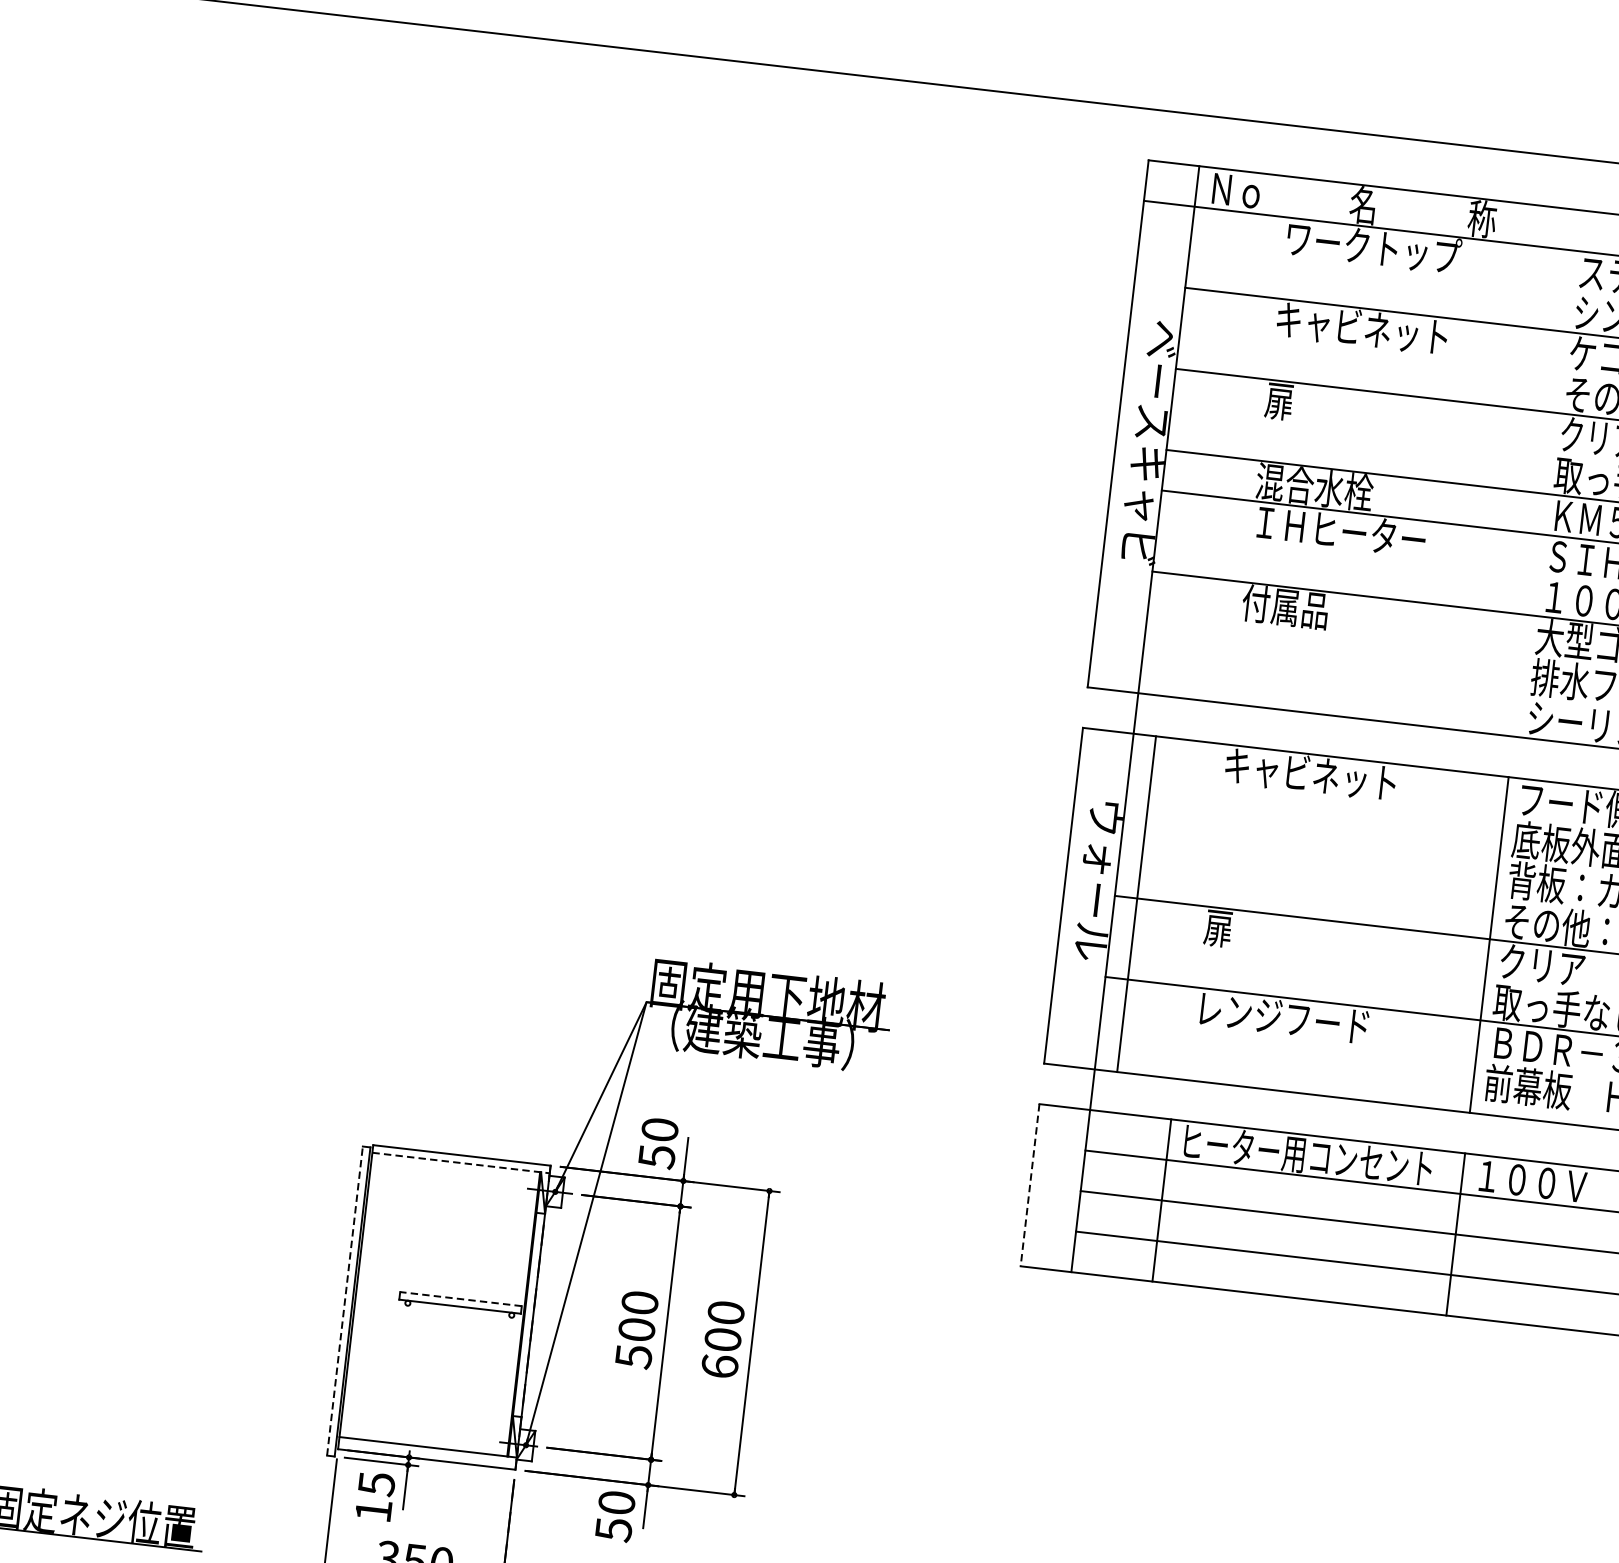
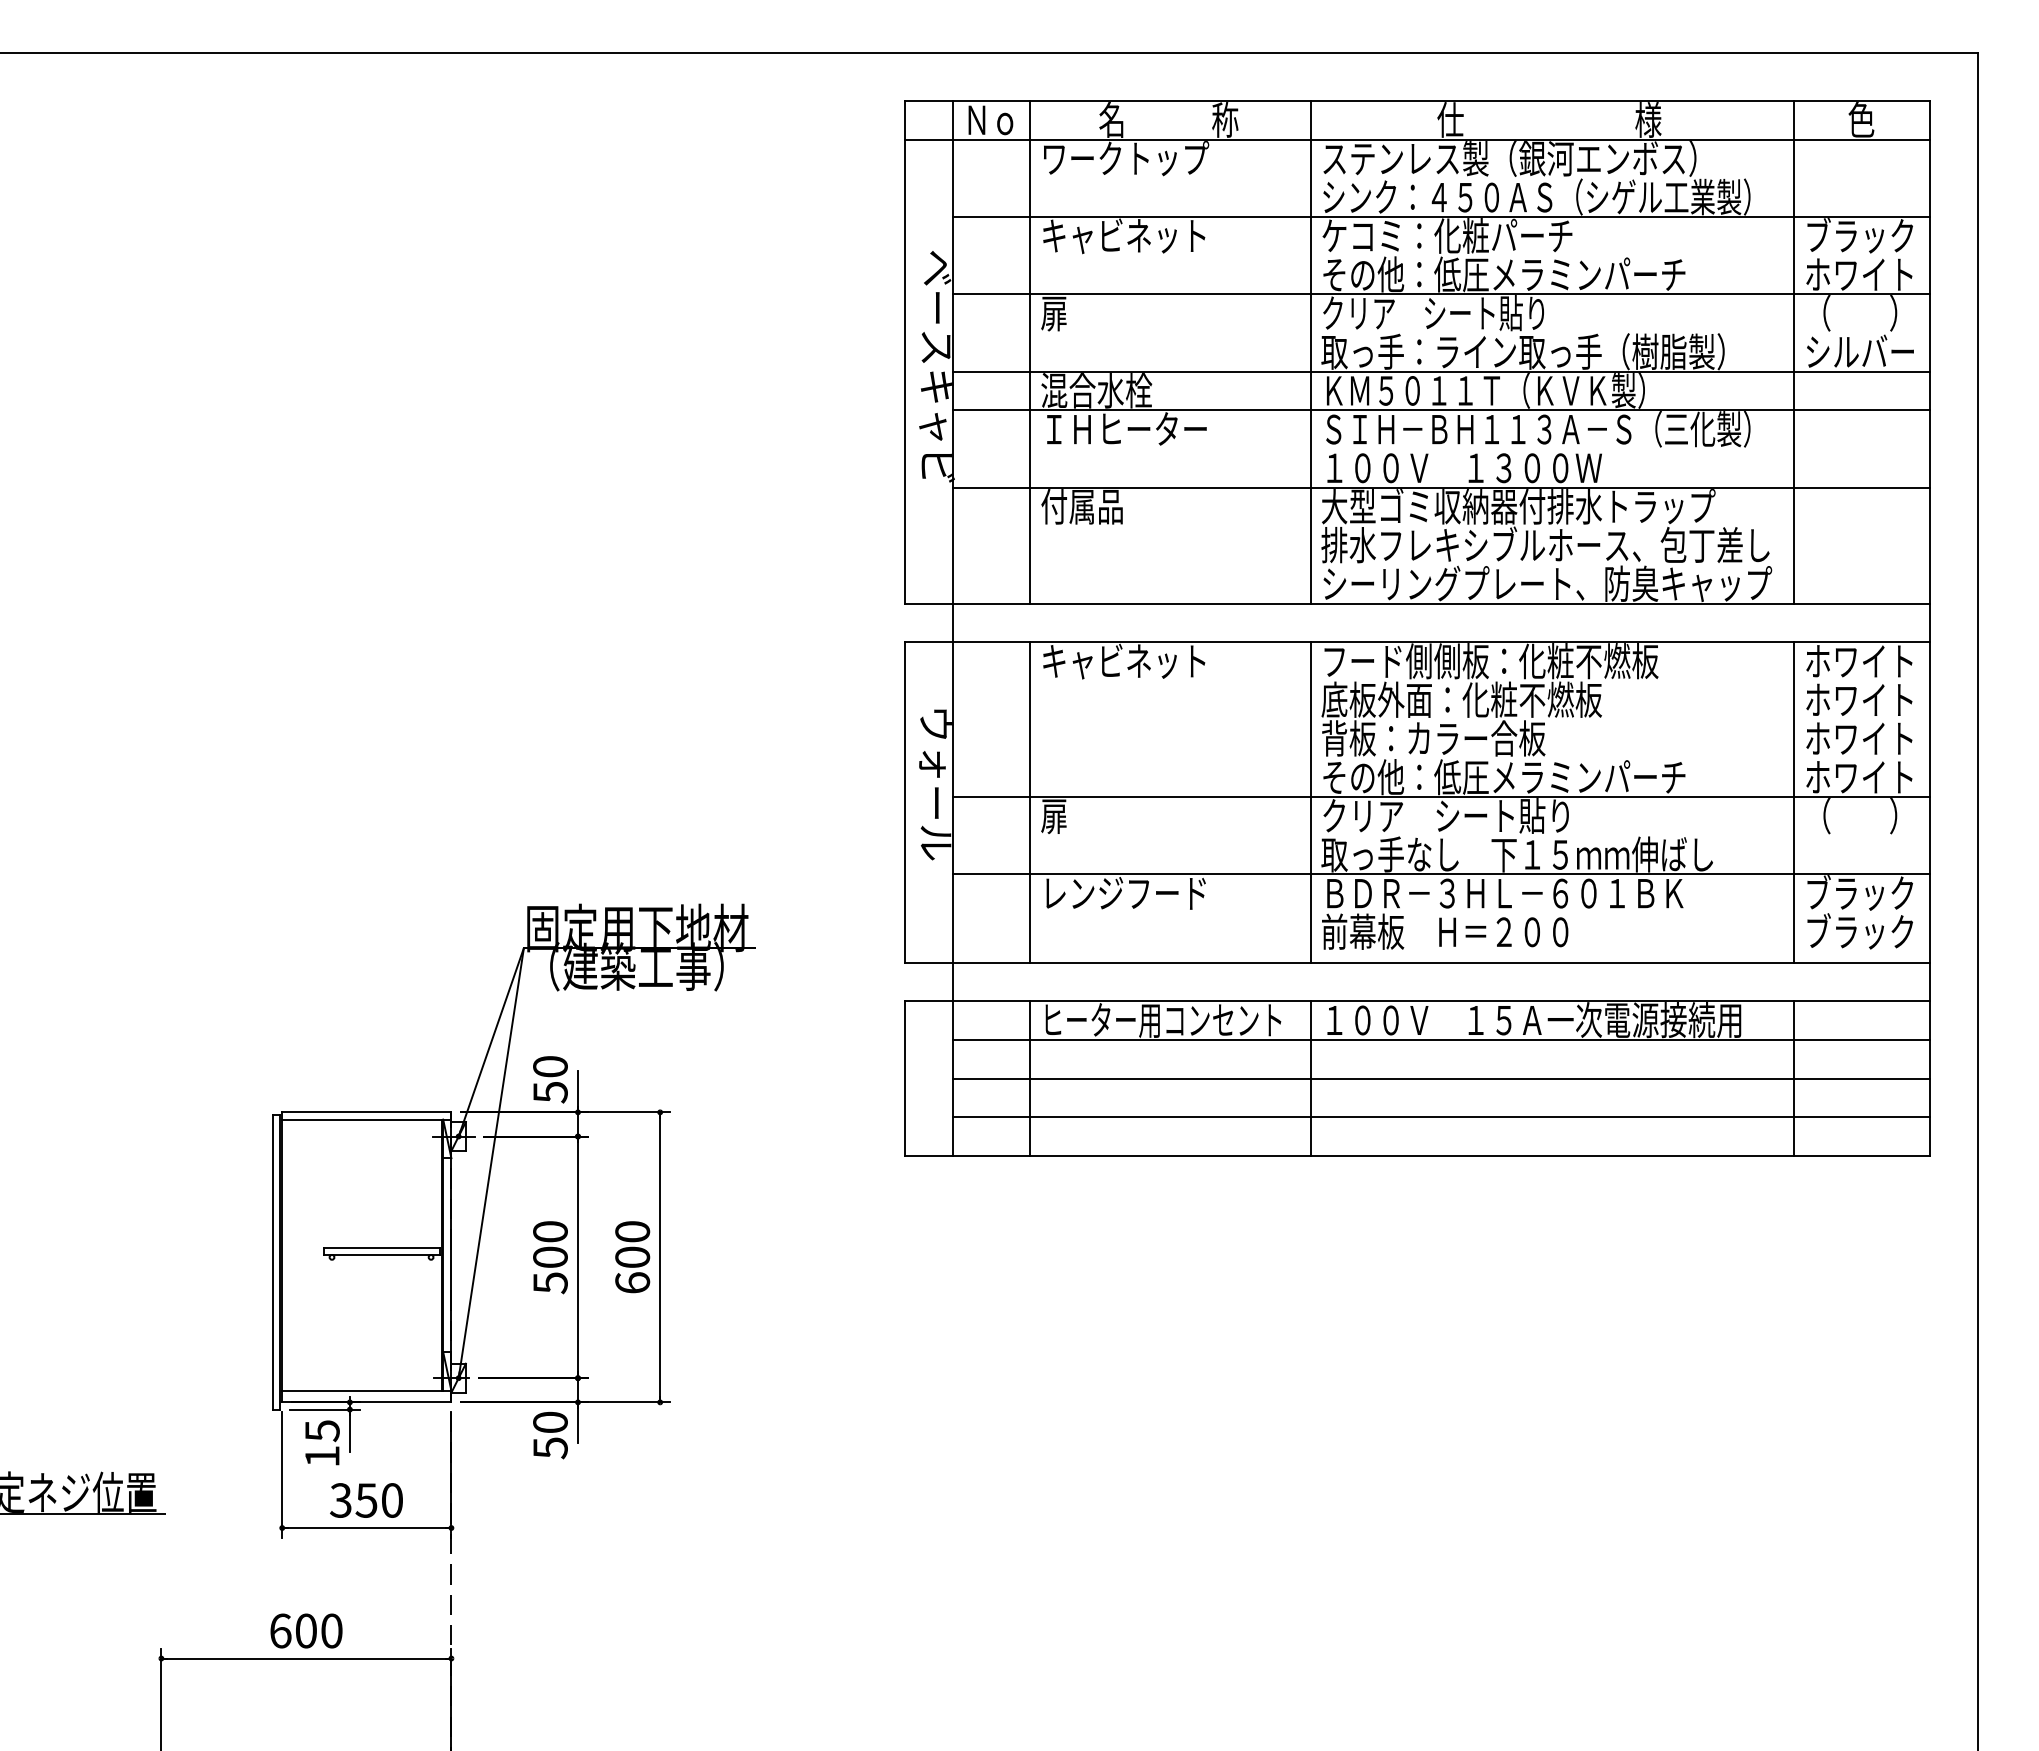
line: (1250, 438) -> (1030, 351), added
line: (1543, 472) -> (1310, 351), added
line: (1136, 904) -> (1030, 802), moved
line: (460, 1162) -> (366, 1119), dashed -> solid
line: (1029, 1186) -> (904, 1079), dashed -> solid
line: (460, 1298) -> (381, 1247), dashed -> solid
line: (344, 1300) -> (272, 1261), dashed -> solid

